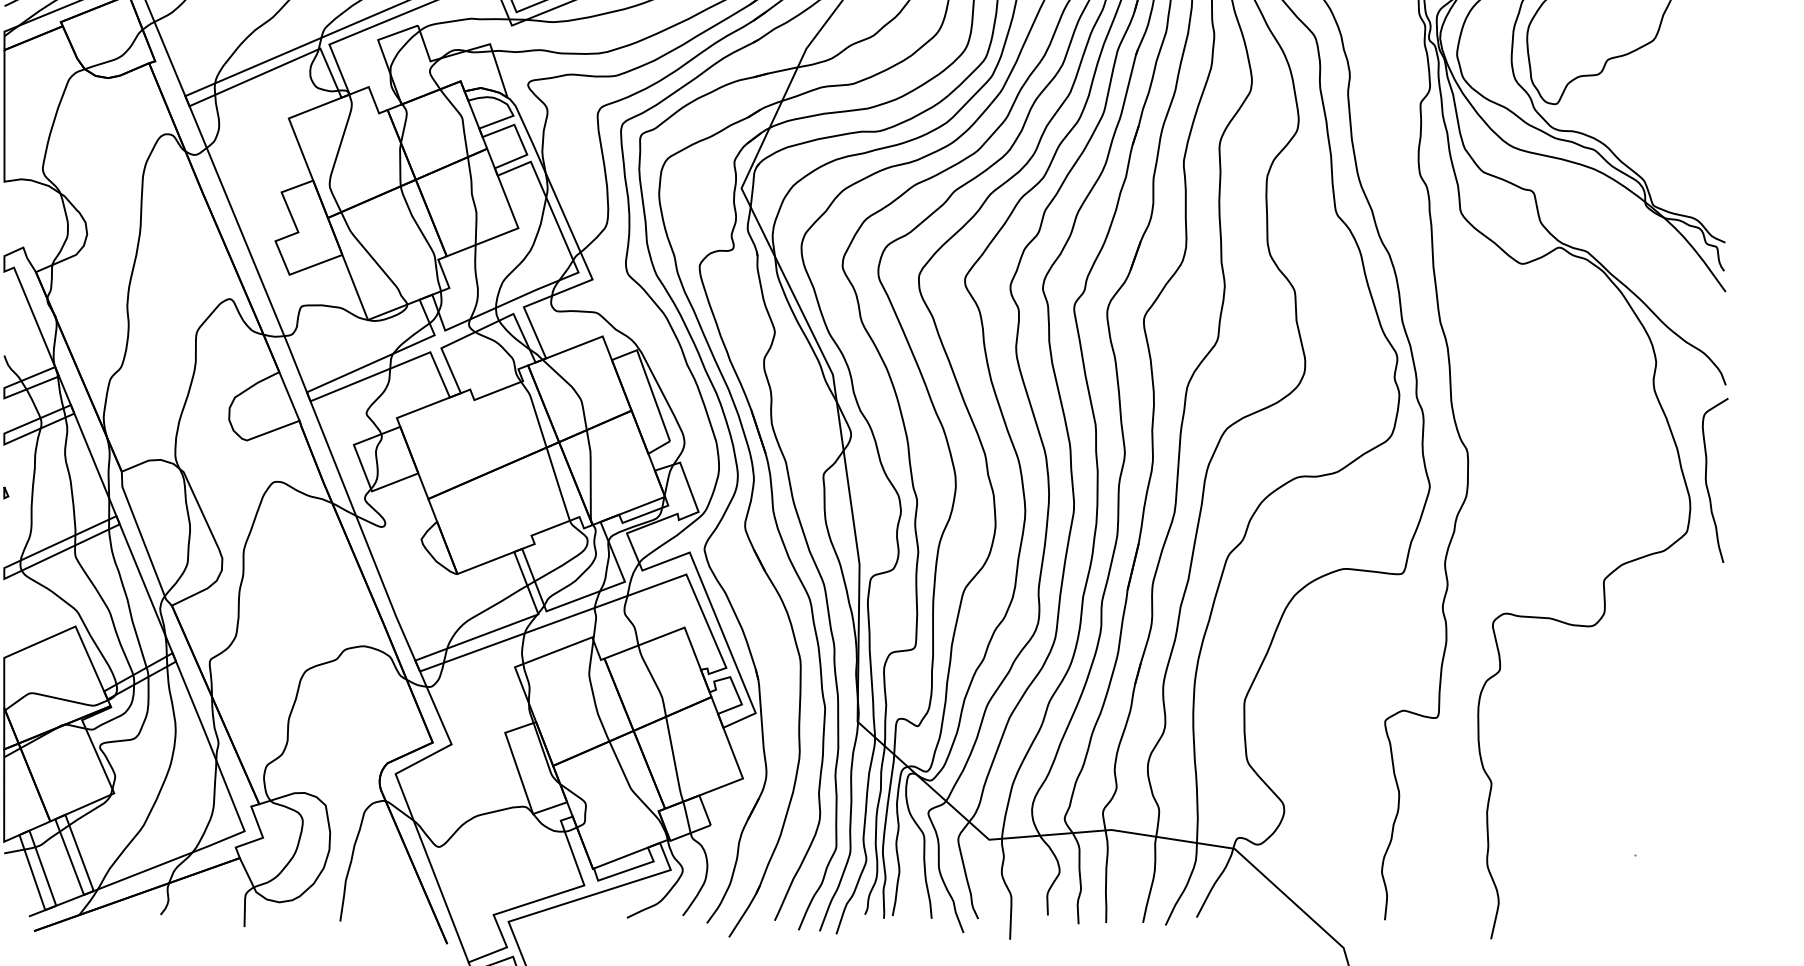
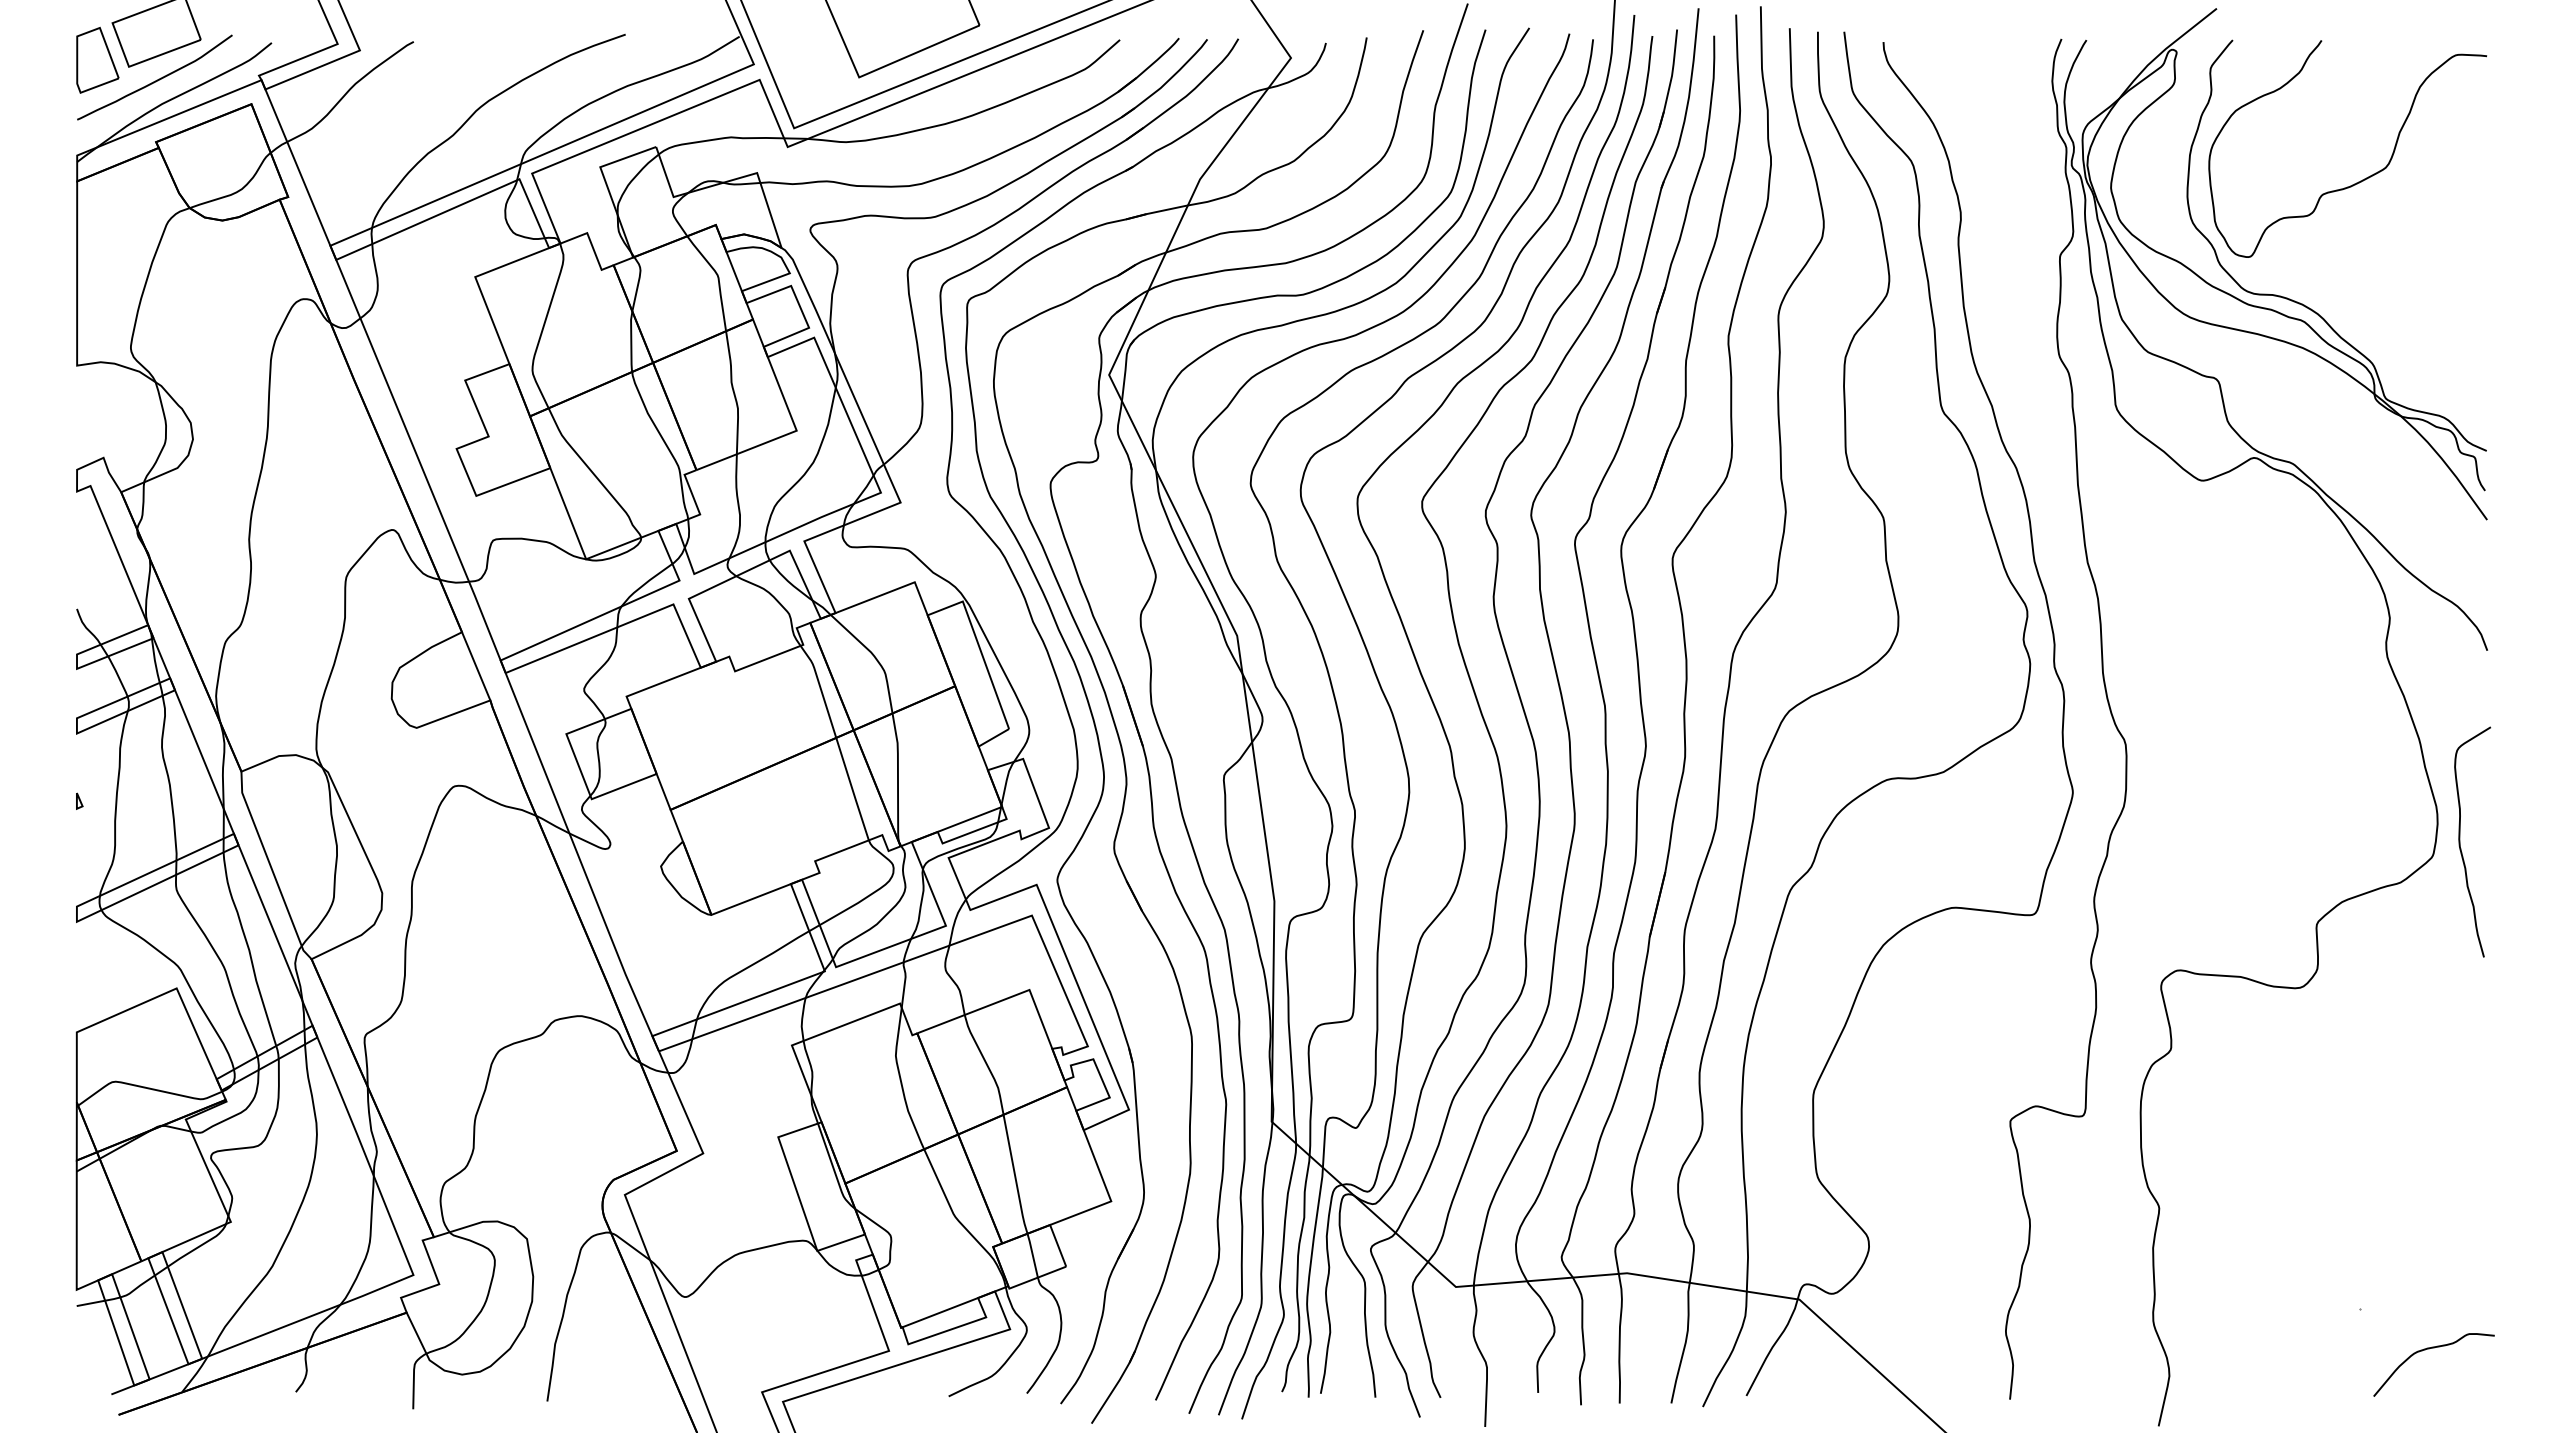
curve: (1706, 480) -> (2460, 841), moved
curve: (1684, 884) -> (2429, 1349), added

